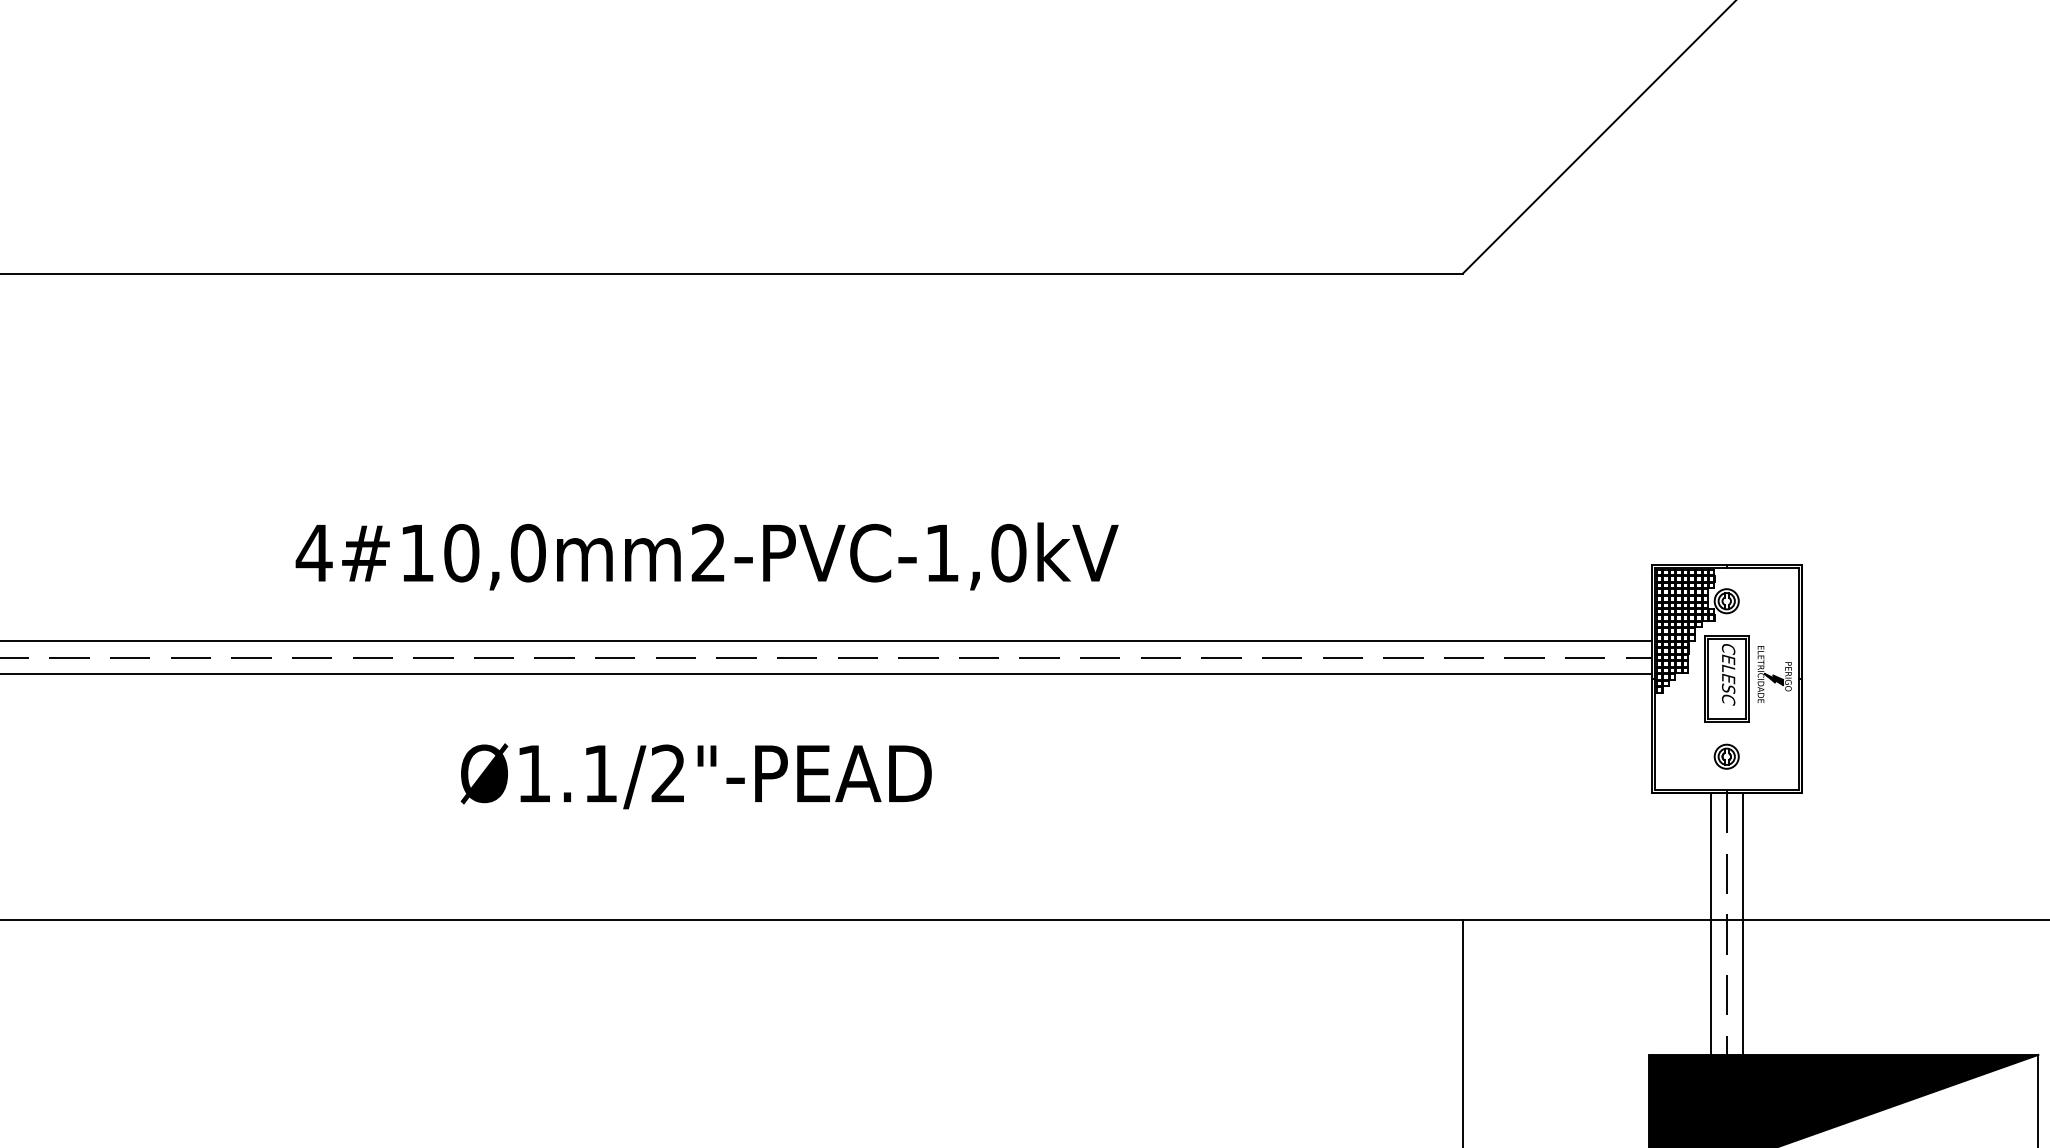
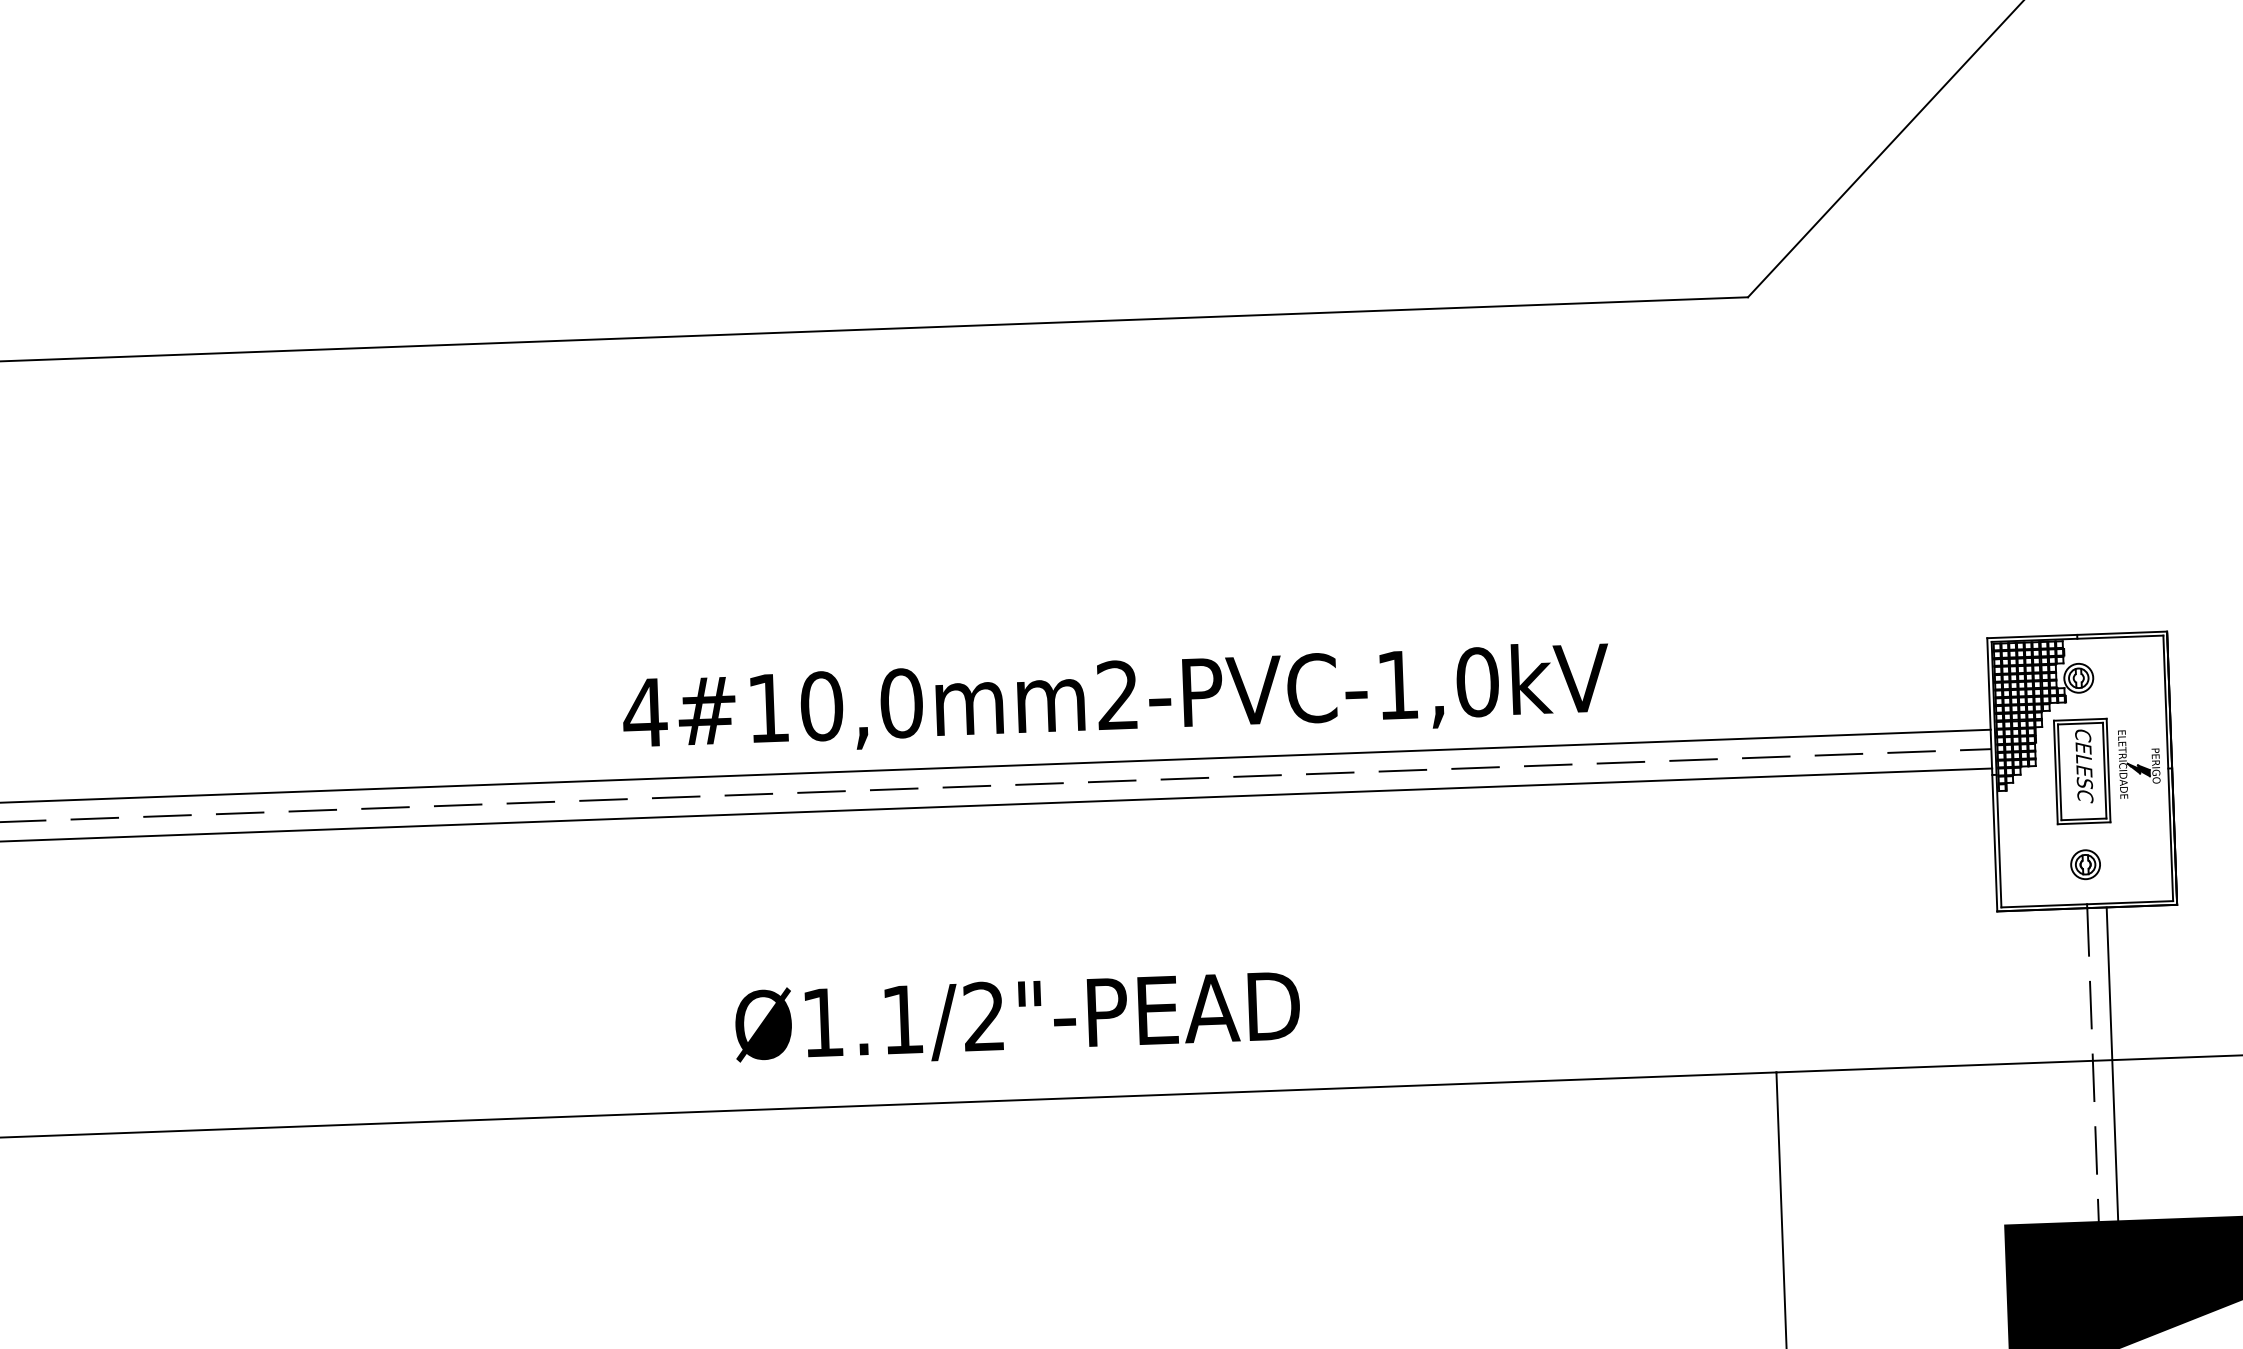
text: (706, 556) -> (1115, 699), moved
text: (695, 776) -> (1016, 1018), moved
line: (1710, 923) -> (2073, 1065), removed

